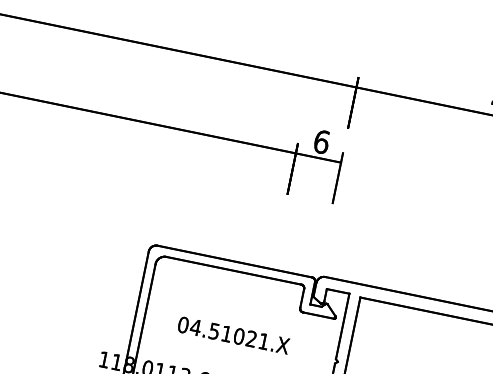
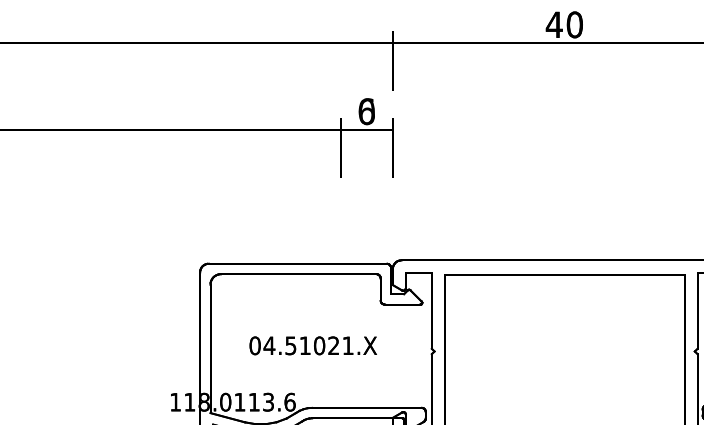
text: (321, 141) -> (366, 111), 6 -> 0

